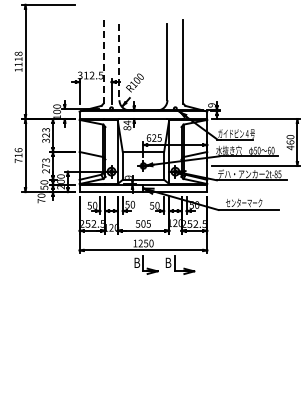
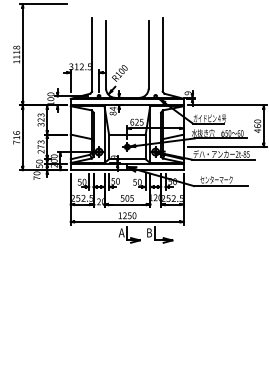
line: (103, 61) -> (91, 54), dashed -> solid
line: (119, 62) -> (106, 55), dashed -> solid
text: (136, 262) -> (121, 232), B -> A

